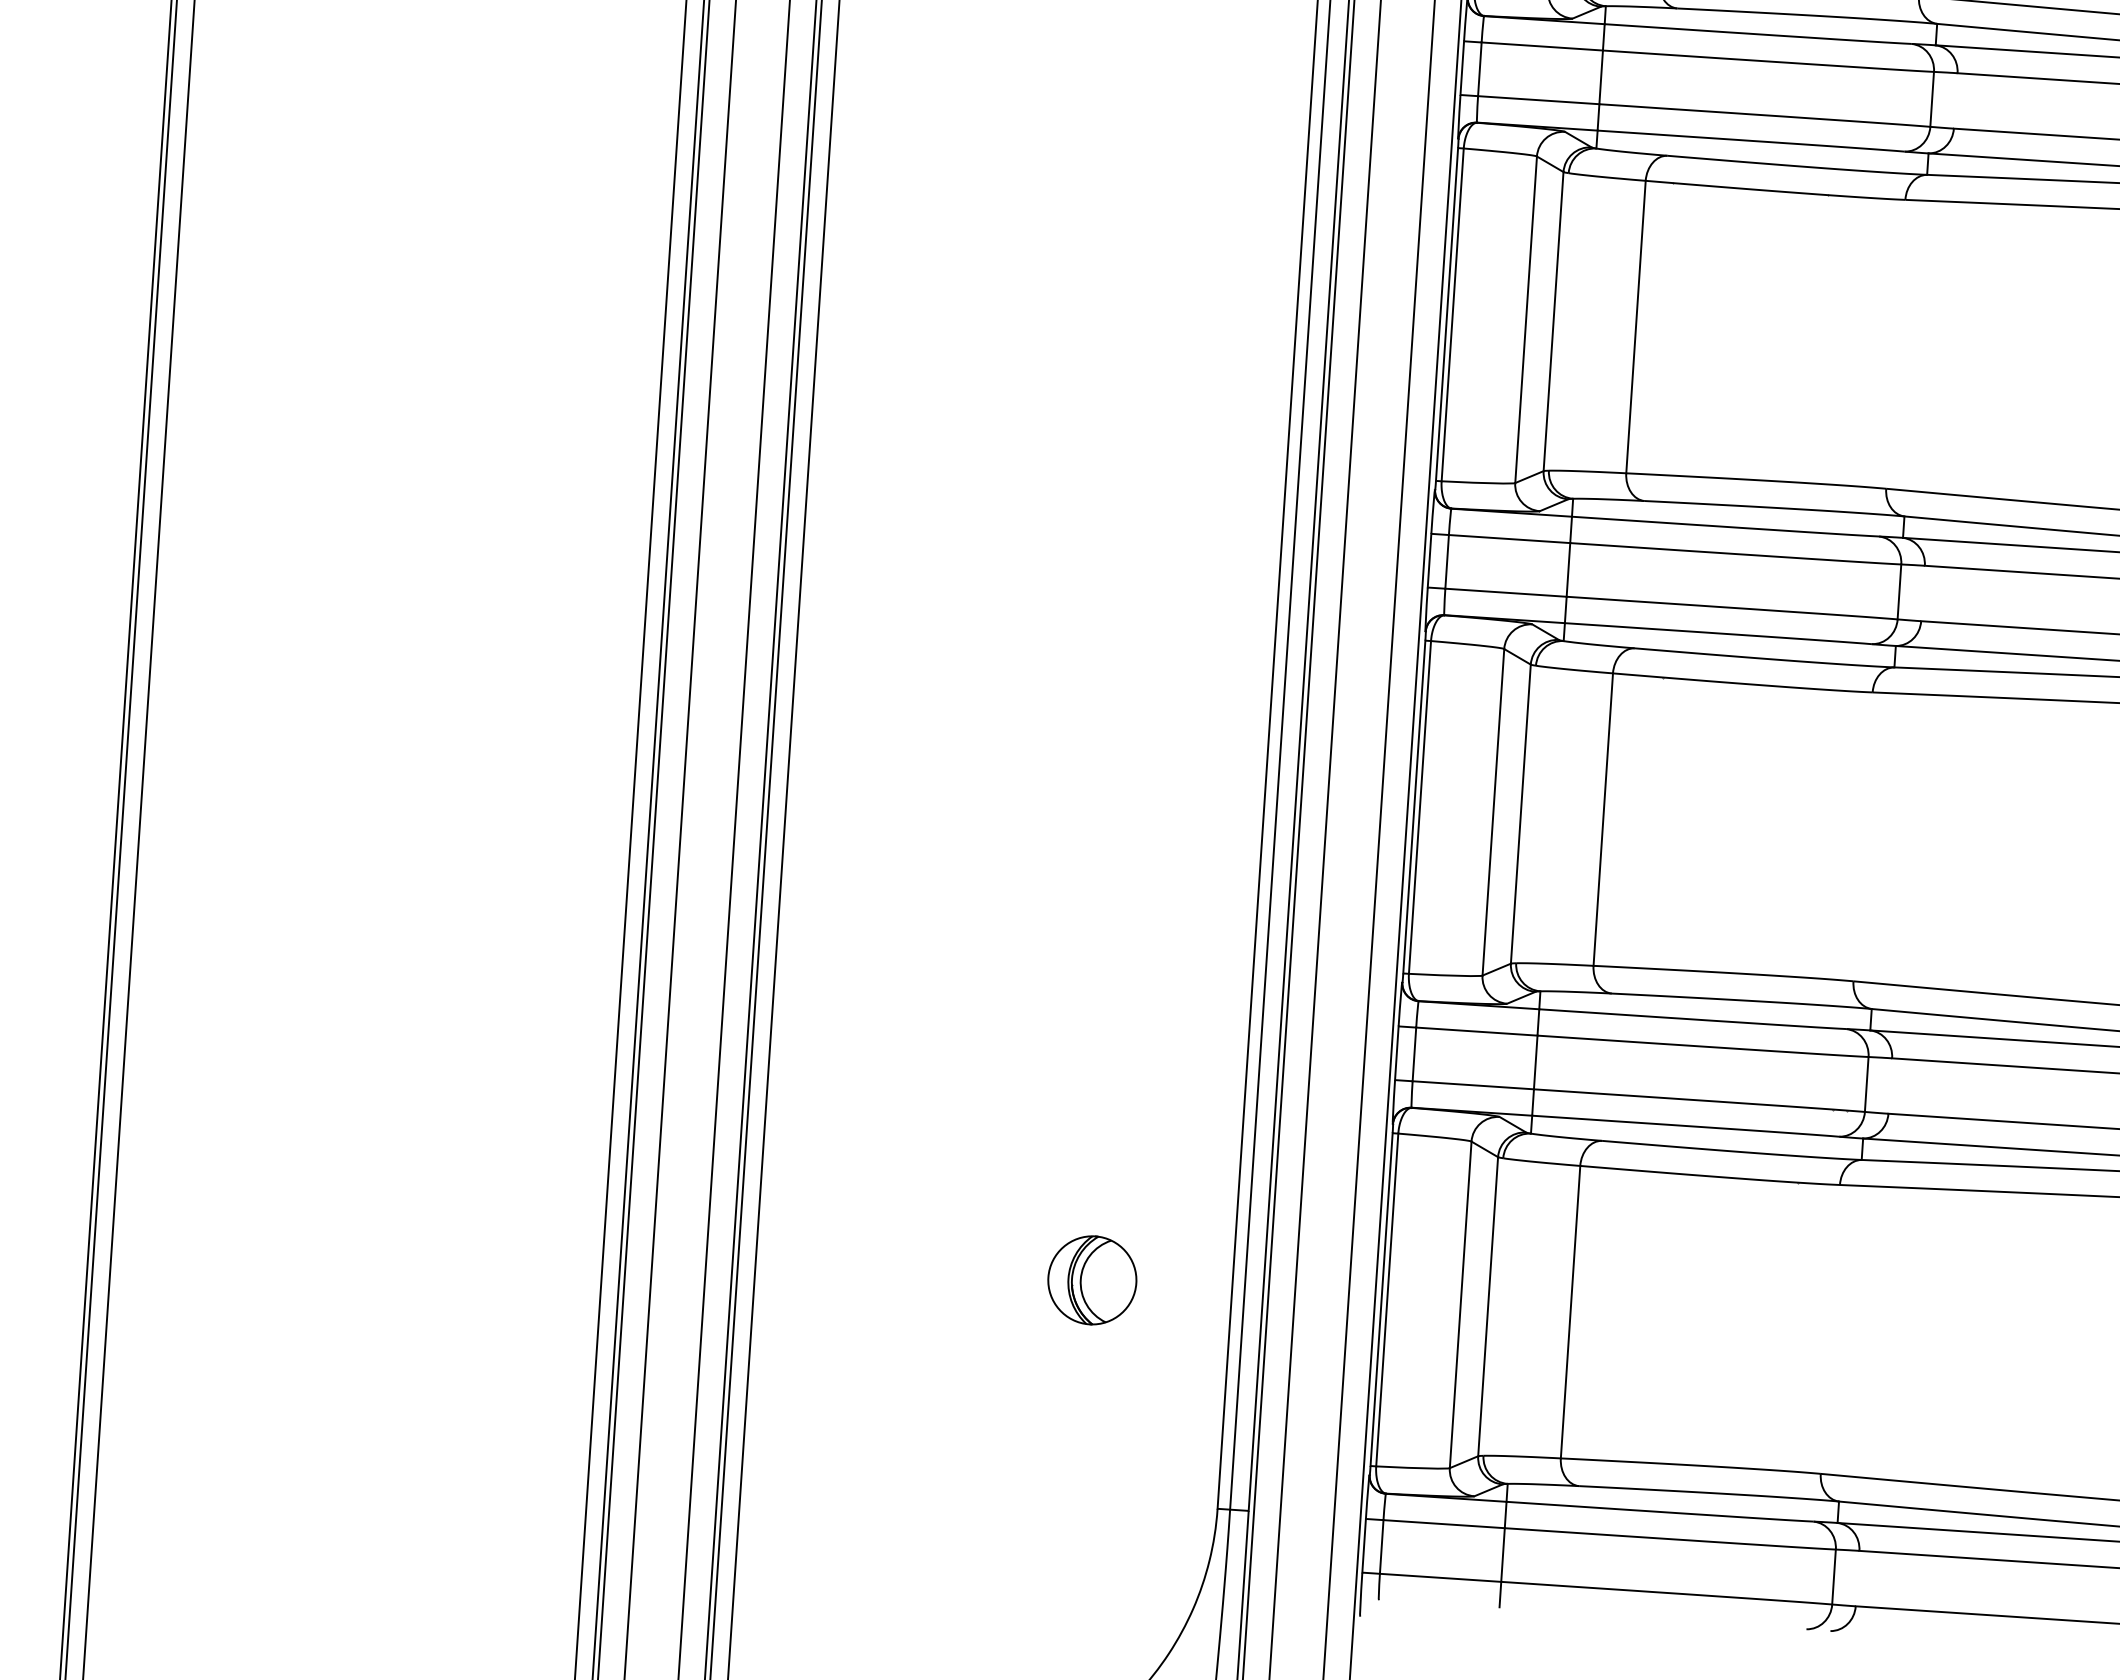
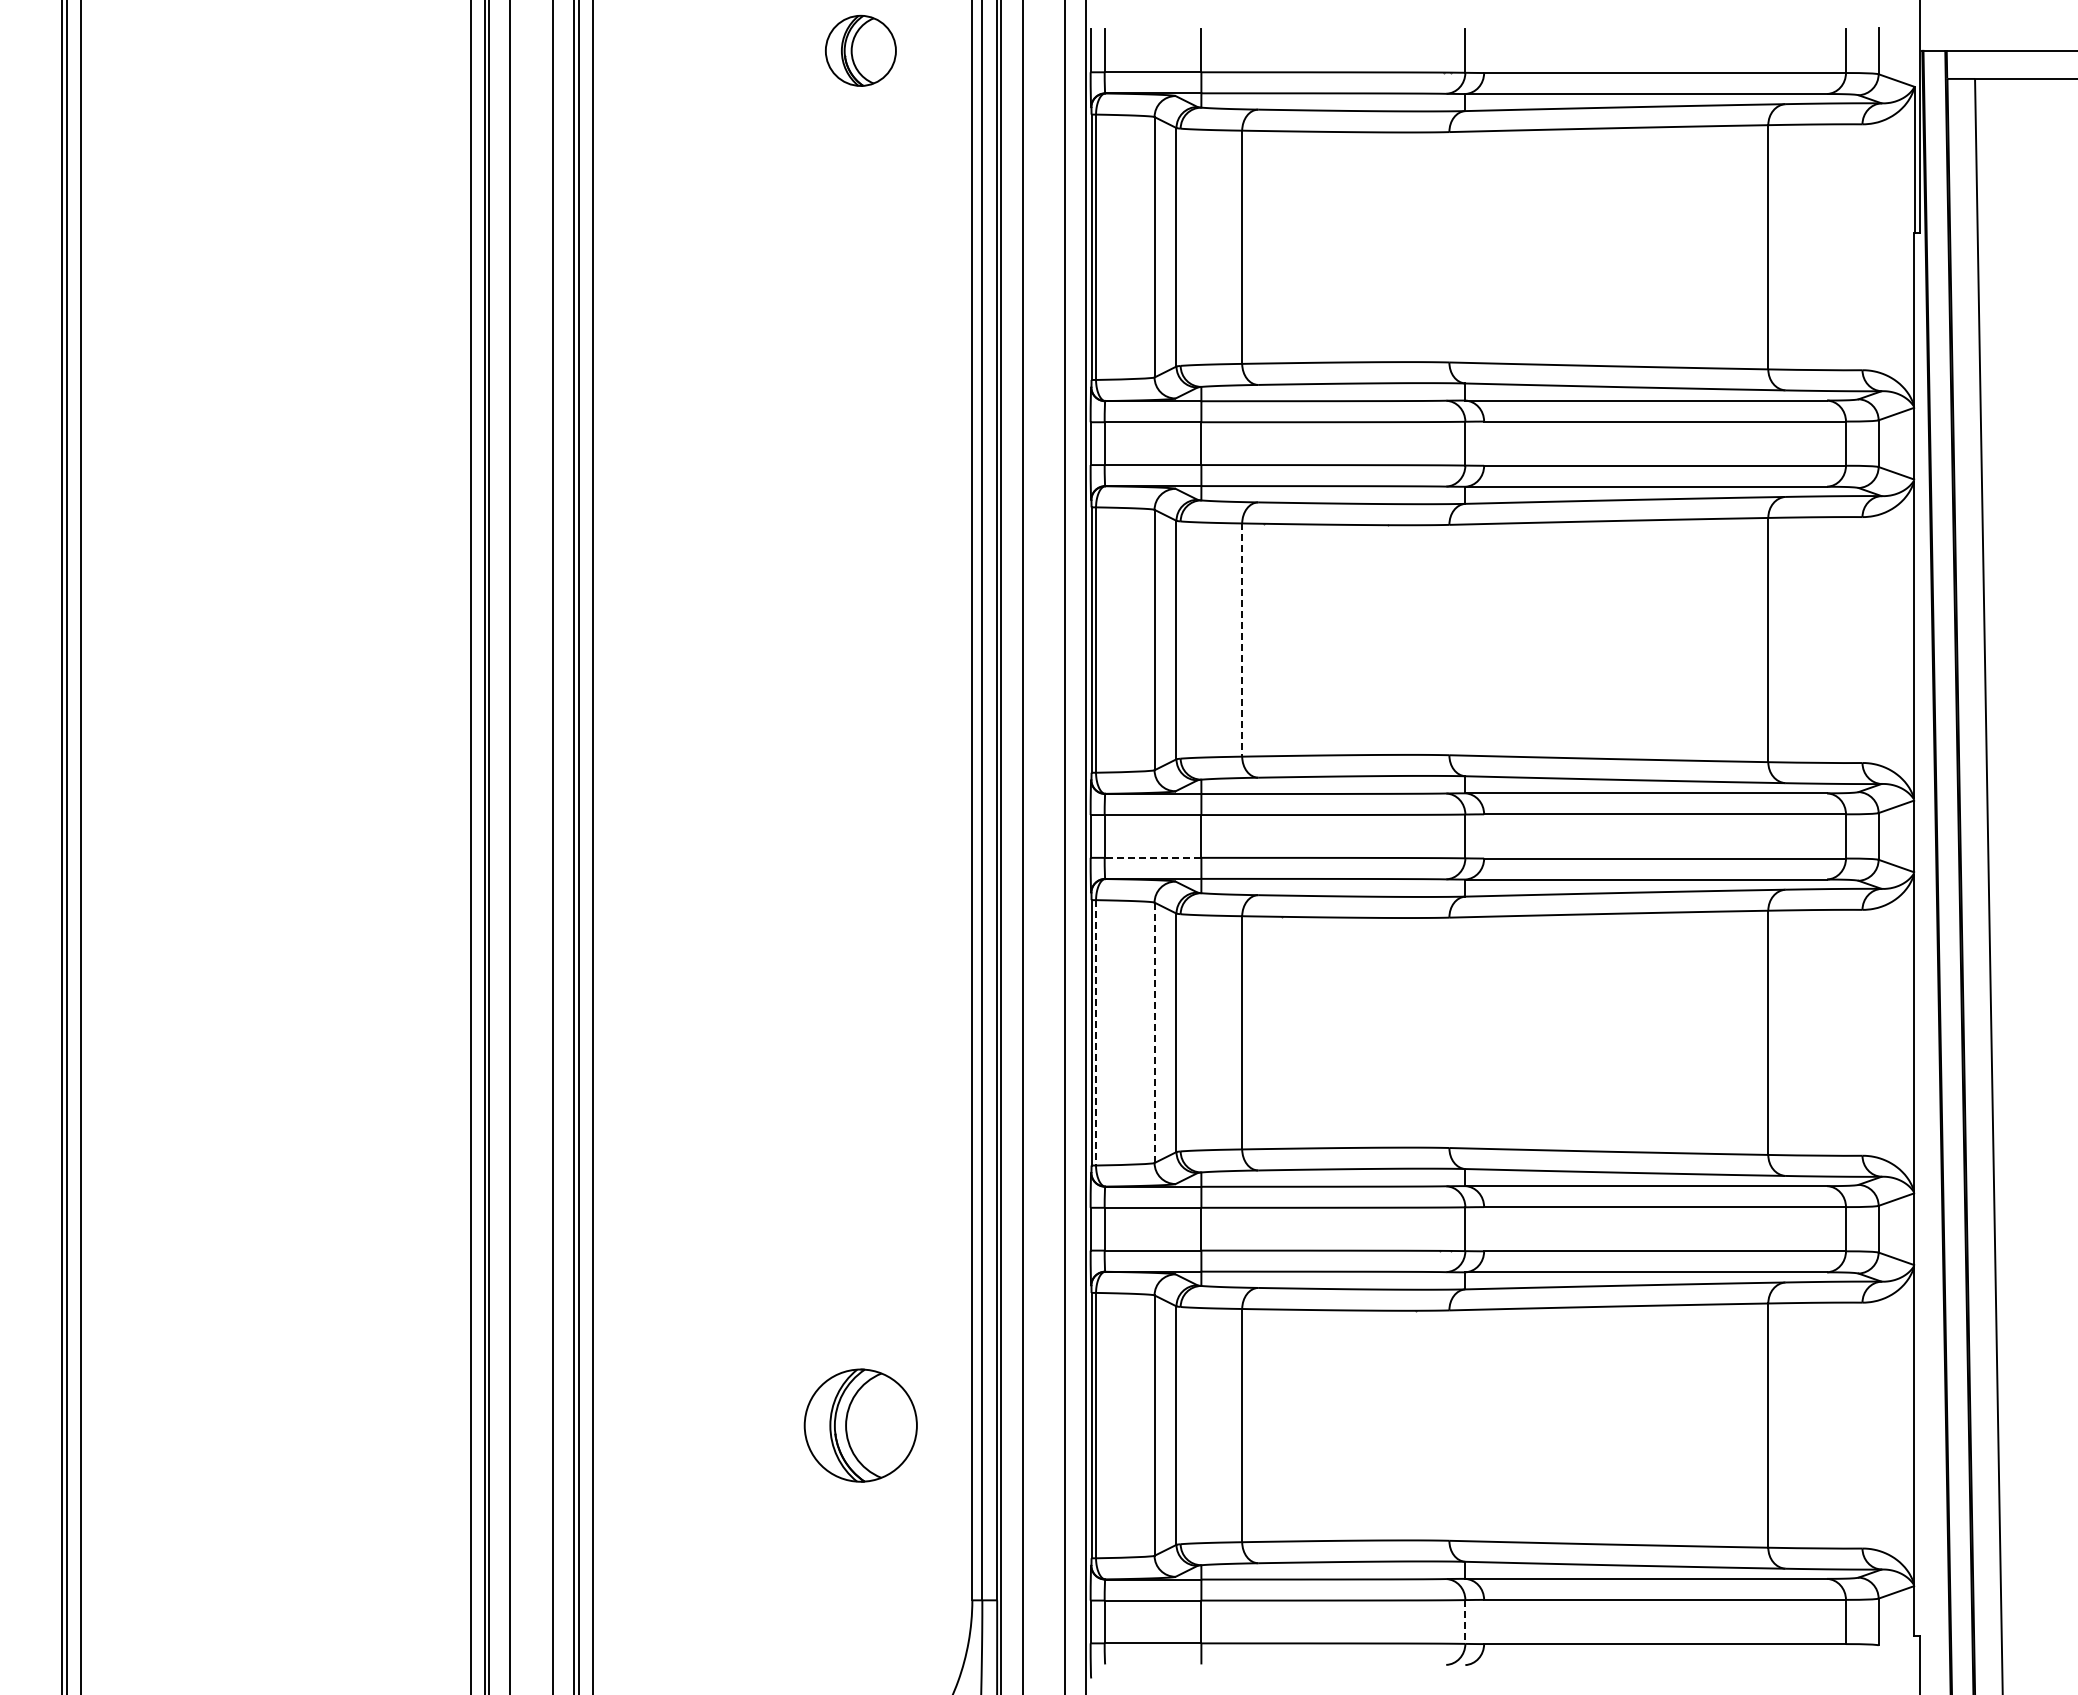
line: (1636, 327) -> (1242, 640), solid -> dashed
line: (1505, 592) -> (1152, 857), solid -> dashed
line: (1420, 807) -> (1096, 1032), solid -> dashed
line: (1493, 813) -> (1154, 1033), solid -> dashed
part: (1091, 1280) -> (860, 1425), size x1.6
line: (1834, 1576) -> (1465, 1621), solid -> dashed

